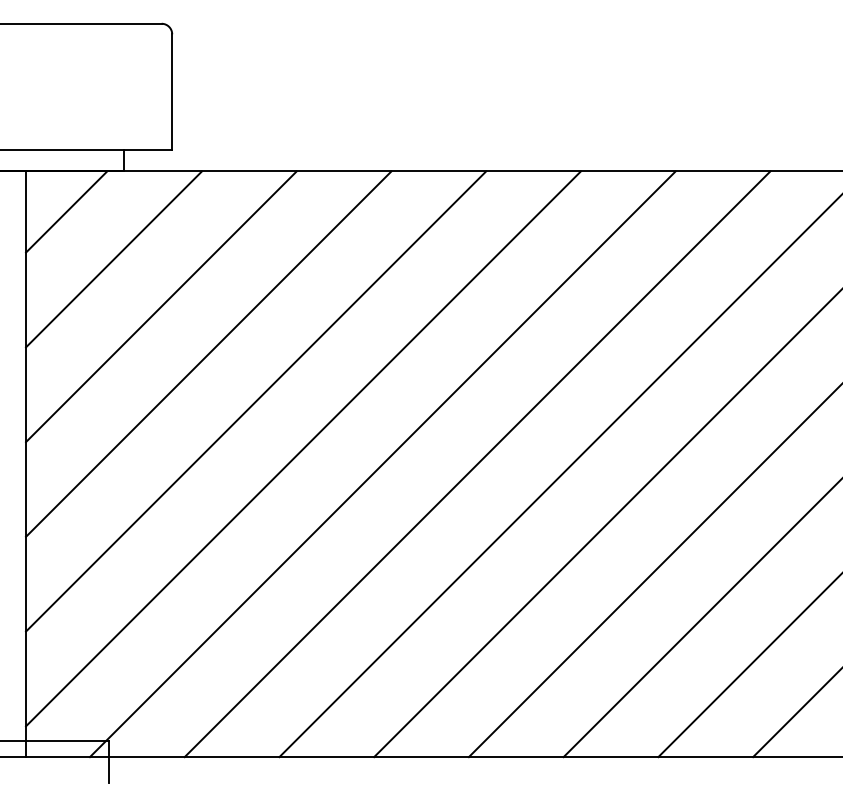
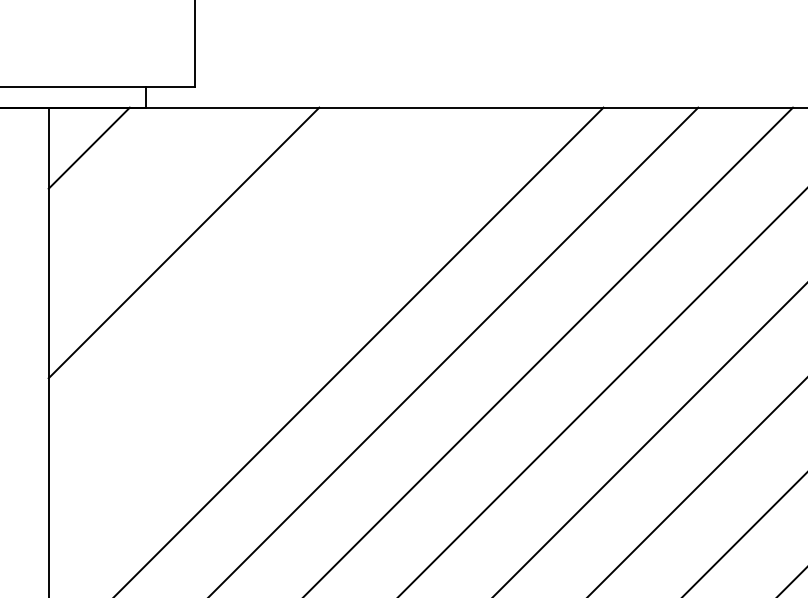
line: (113, 259) -> (136, 195), removed
line: (208, 353) -> (231, 289), removed
line: (256, 401) -> (279, 337), removed

